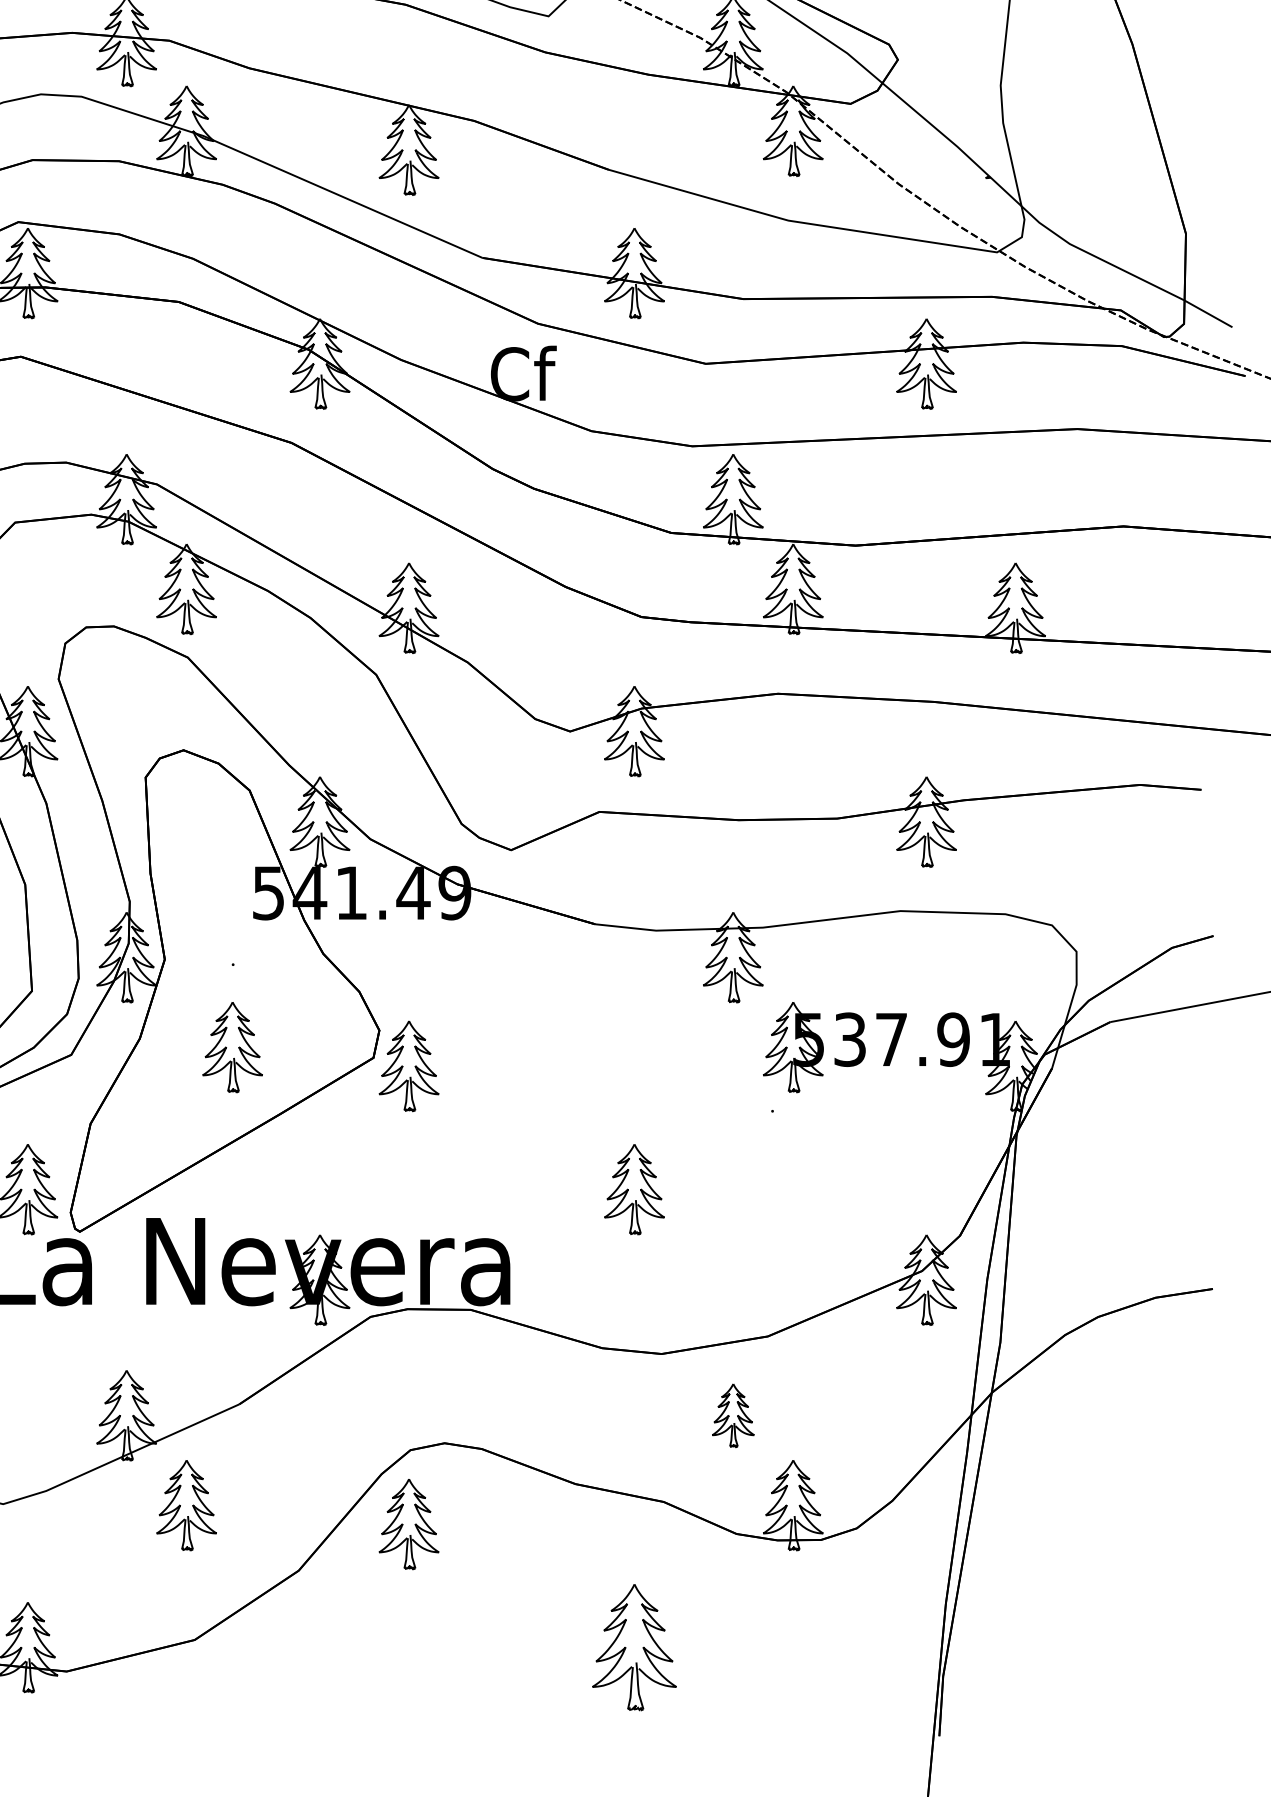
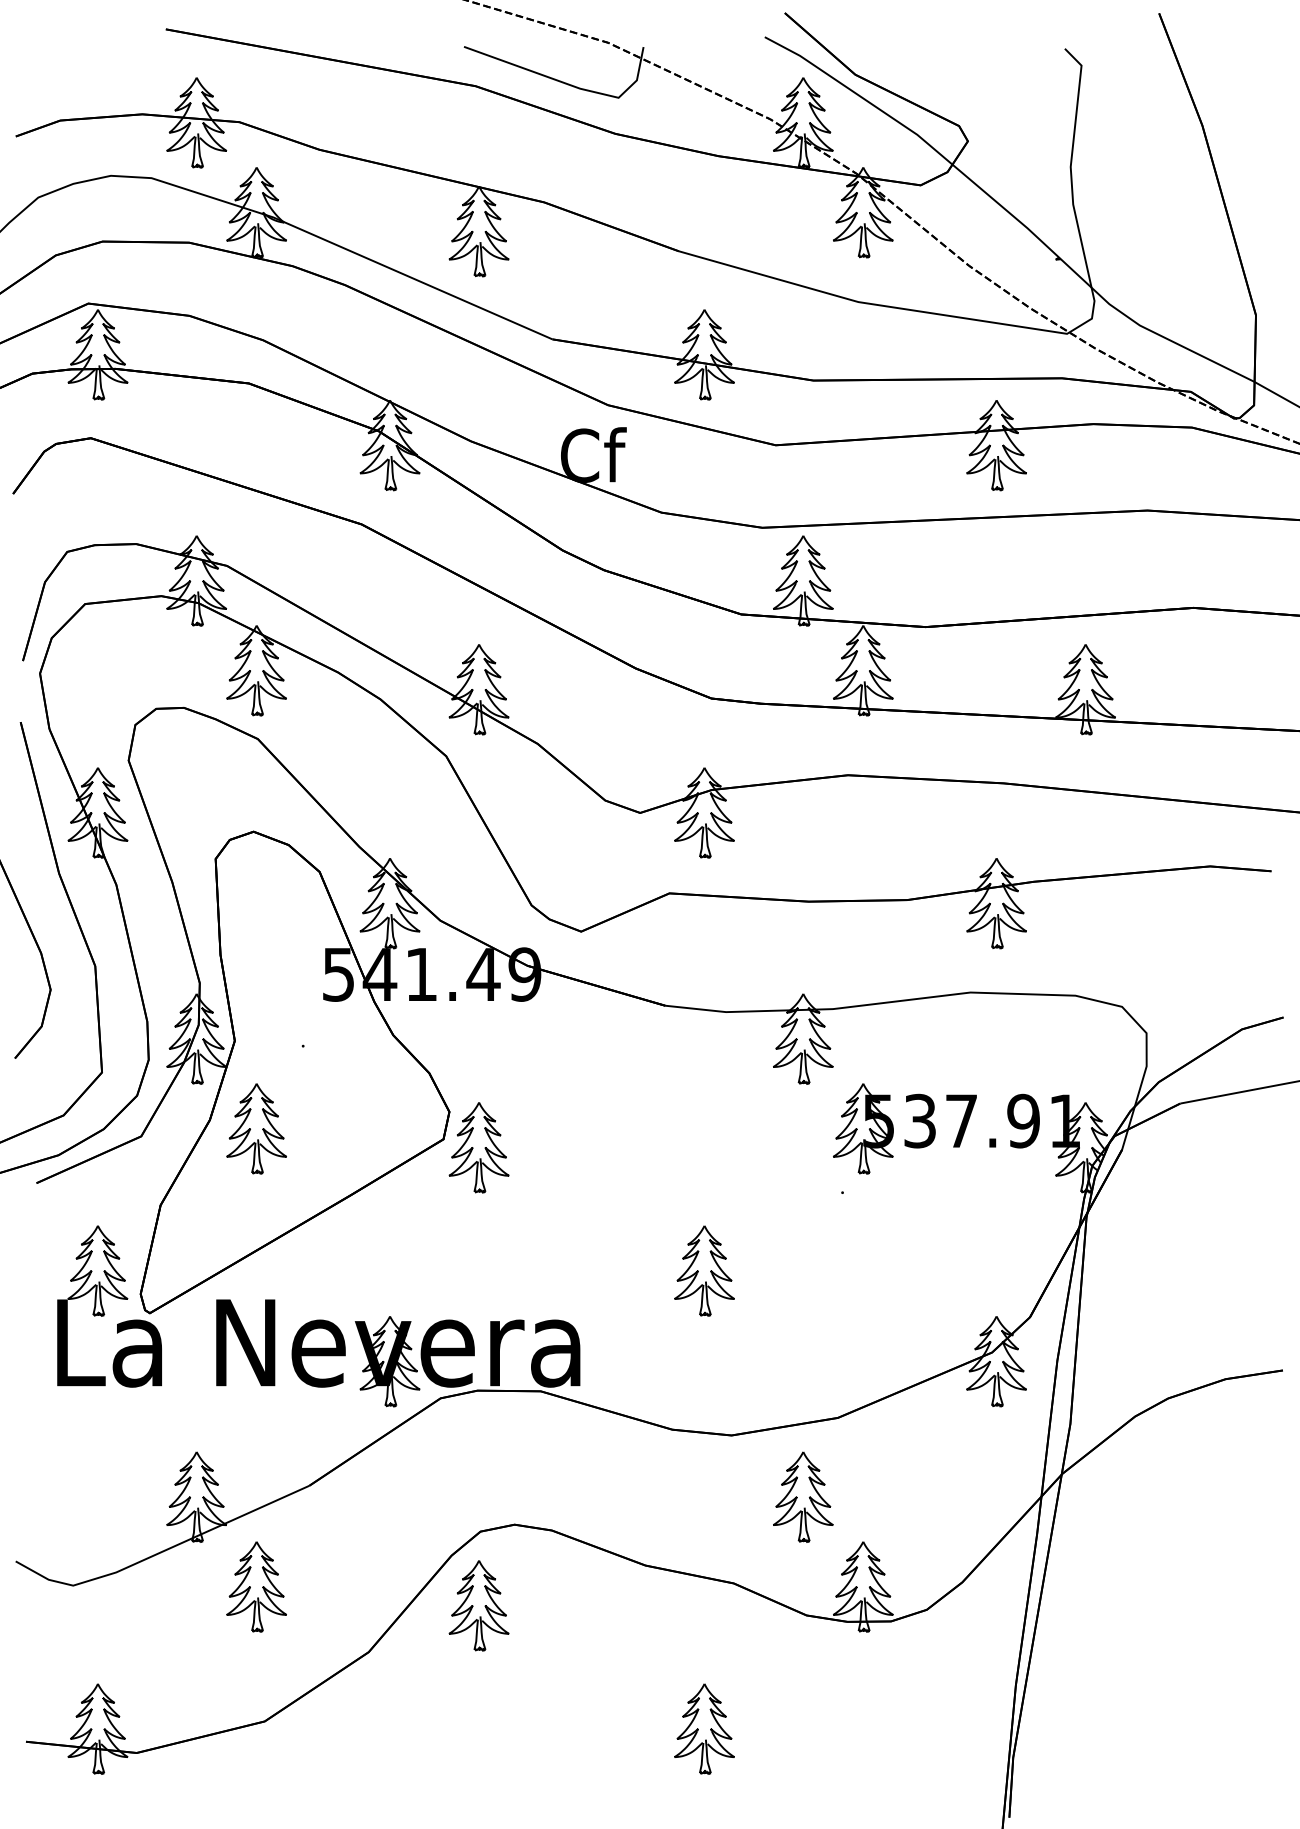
part: (232, 1047) -> (256, 1128), moved
part: (733, 1415) -> (803, 1496), size x1.43
part: (634, 1647) -> (704, 1728), size x0.71

